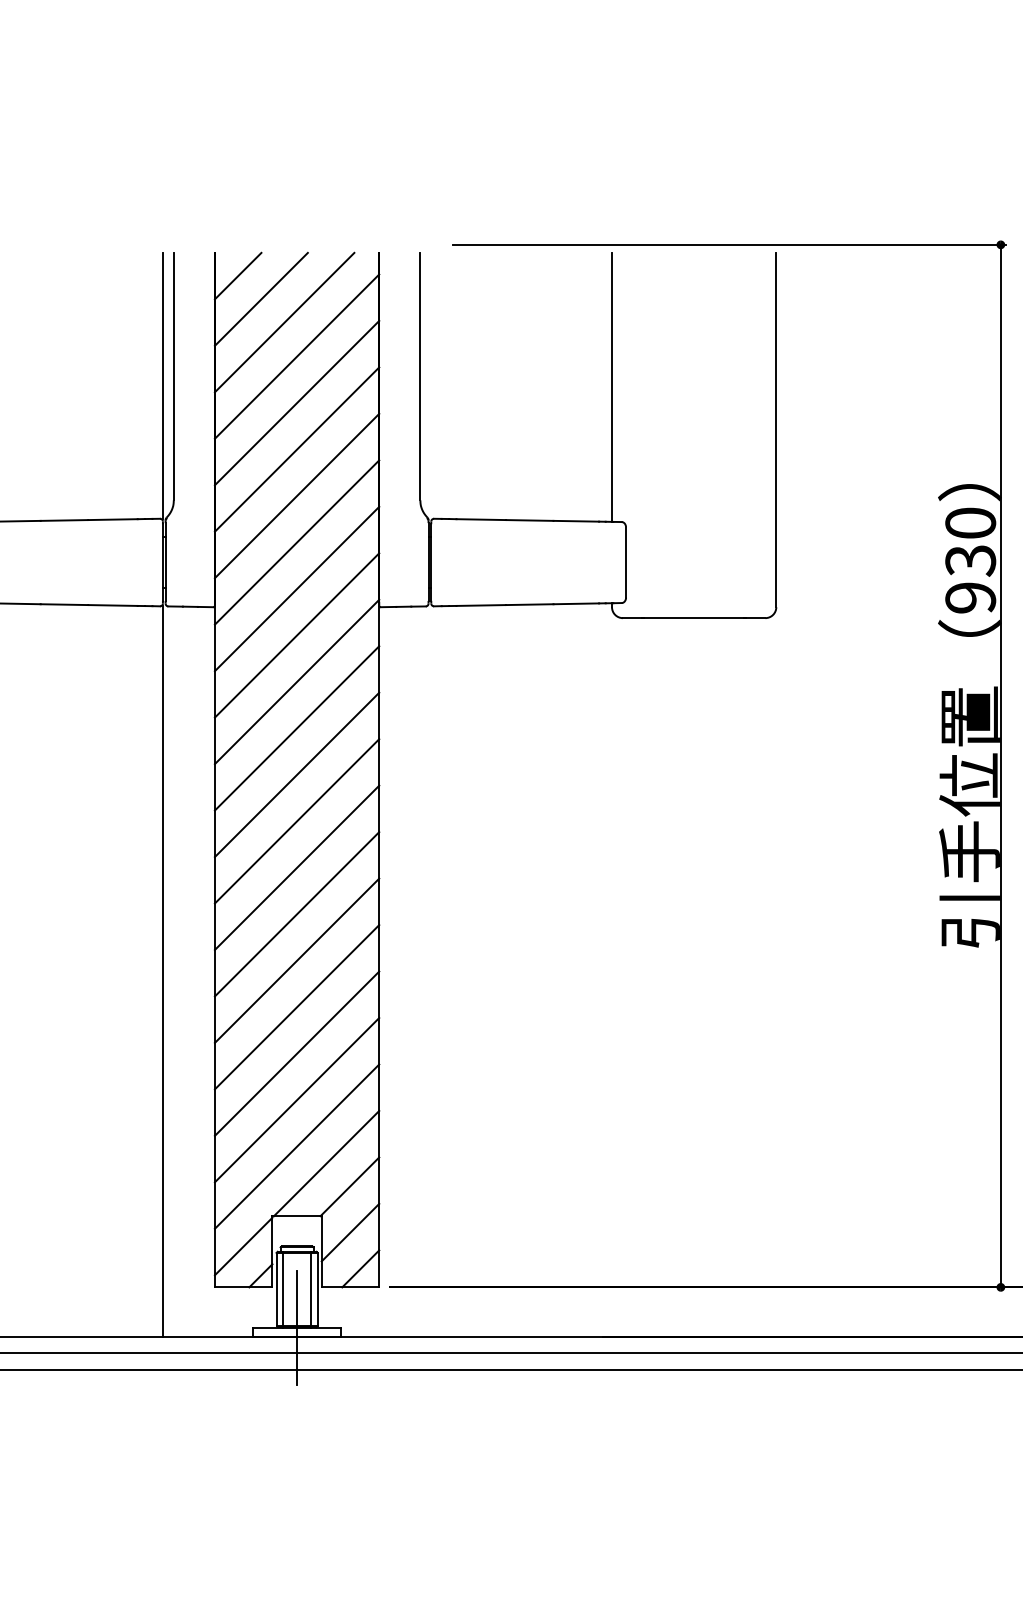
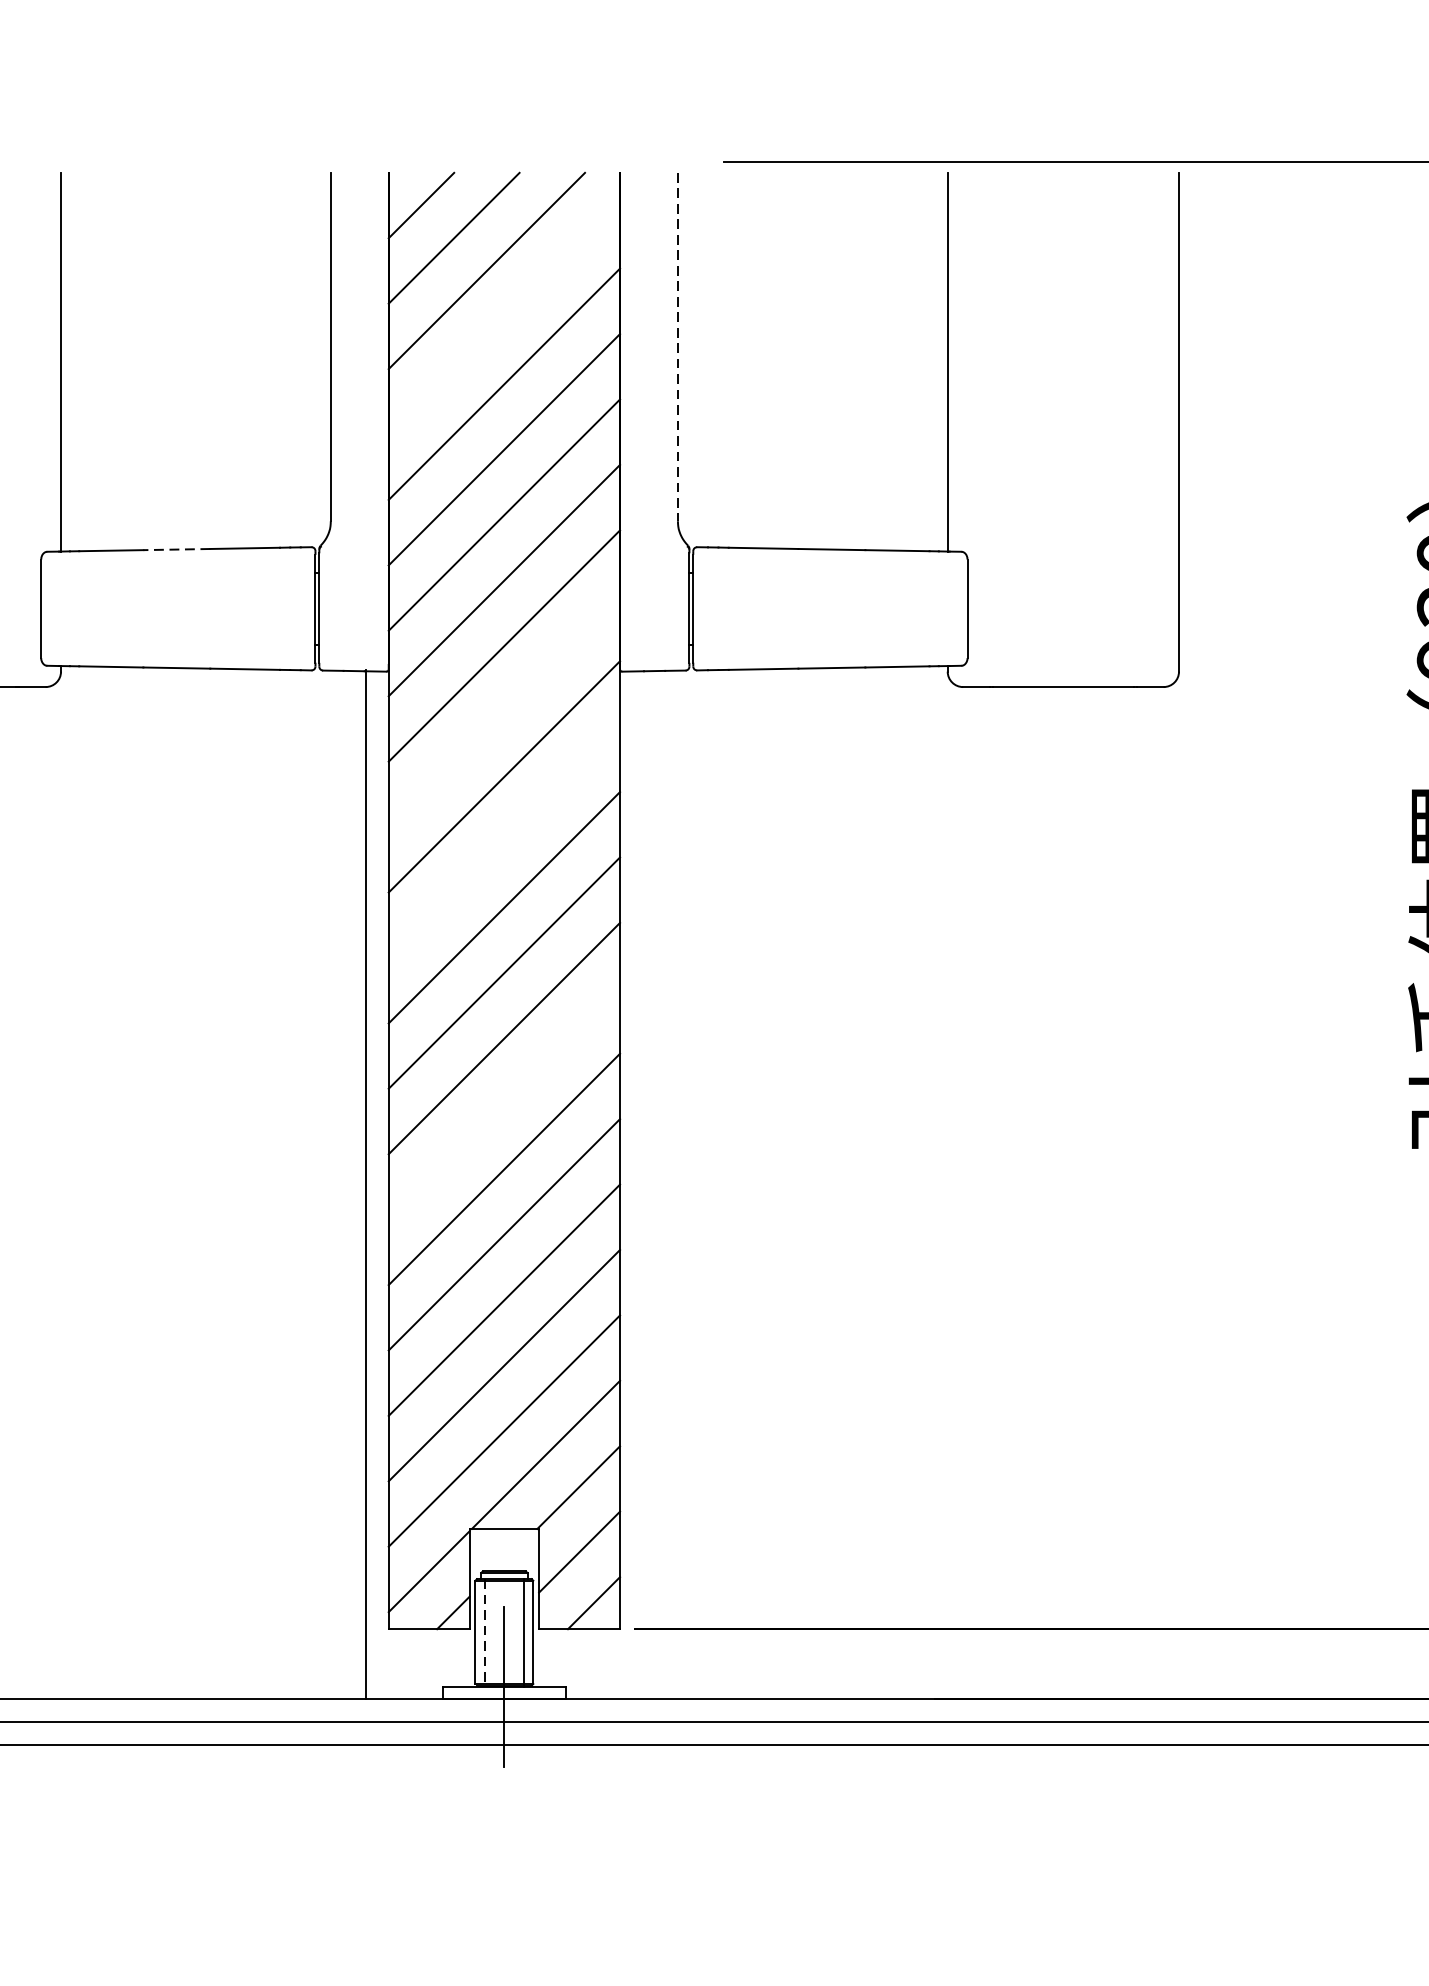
line: (296, 356) -> (503, 318), removed
line: (420, 376) -> (678, 346), solid -> dashed
line: (162, 385) -> (314, 359), removed
line: (64, 520) -> (176, 549), solid -> dashed
line: (296, 635) -> (503, 711), removed
line: (296, 728) -> (503, 842), removed
line: (296, 914) -> (503, 1104), removed
line: (162, 971) -> (365, 1184), moved
line: (283, 1290) -> (485, 1633), solid -> dashed

